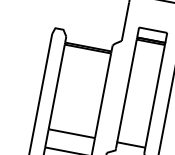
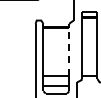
line: (103, 96) -> (69, 52), solid -> dashed

